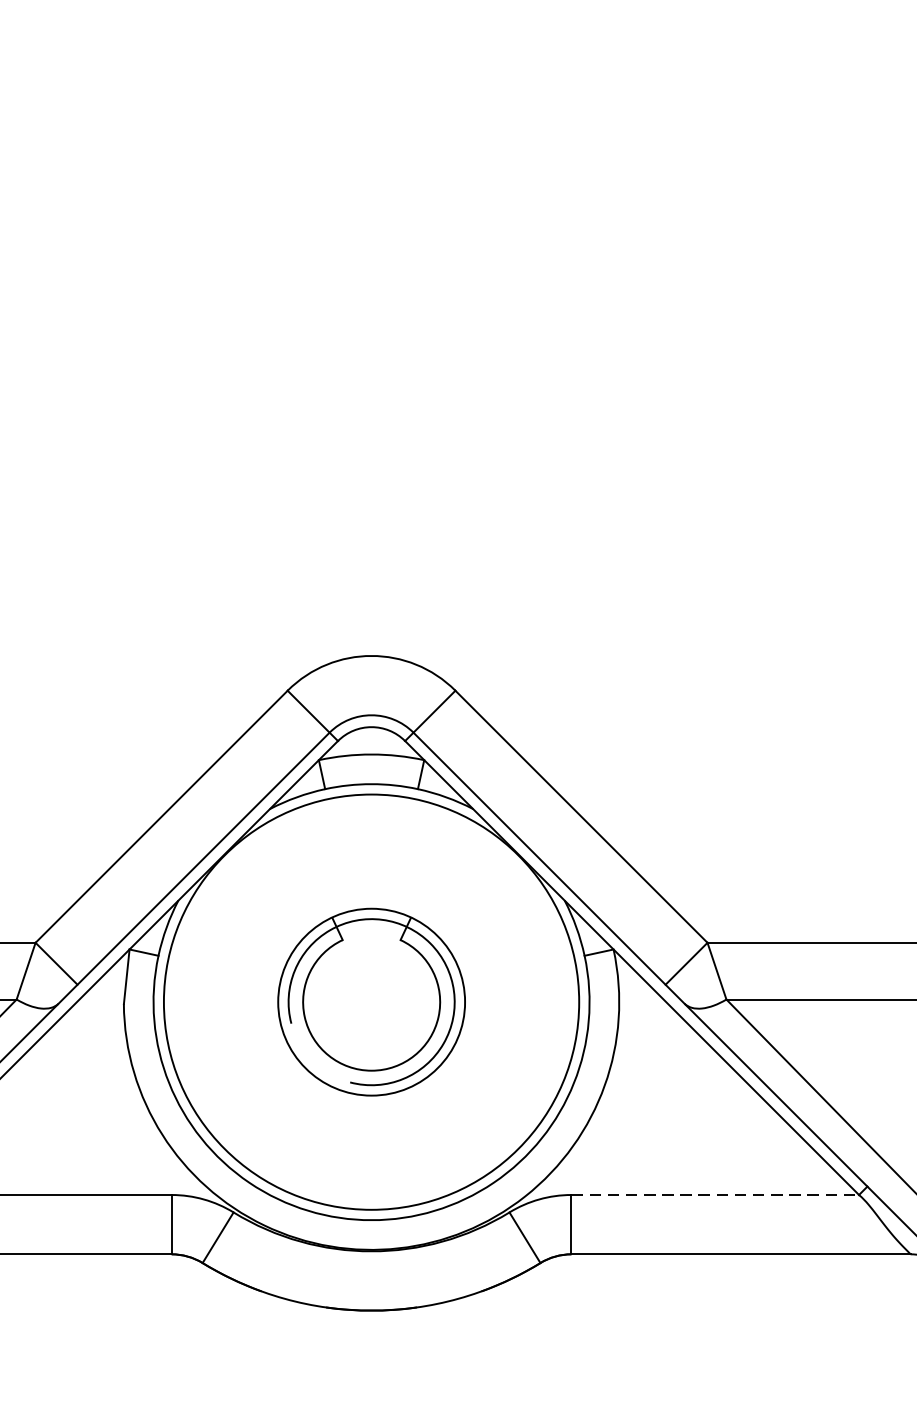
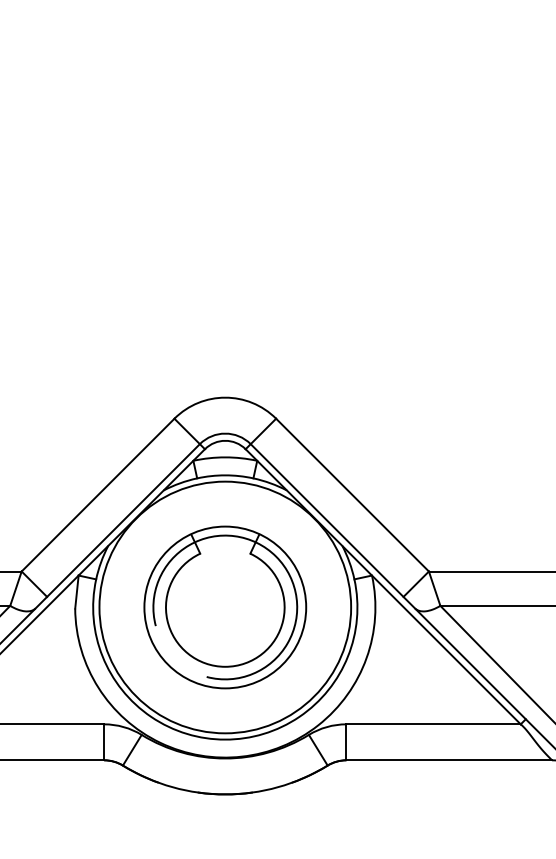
part: (371, 1002) -> (225, 607), size x1.43
line: (716, 1195) -> (434, 724), dashed -> solid

